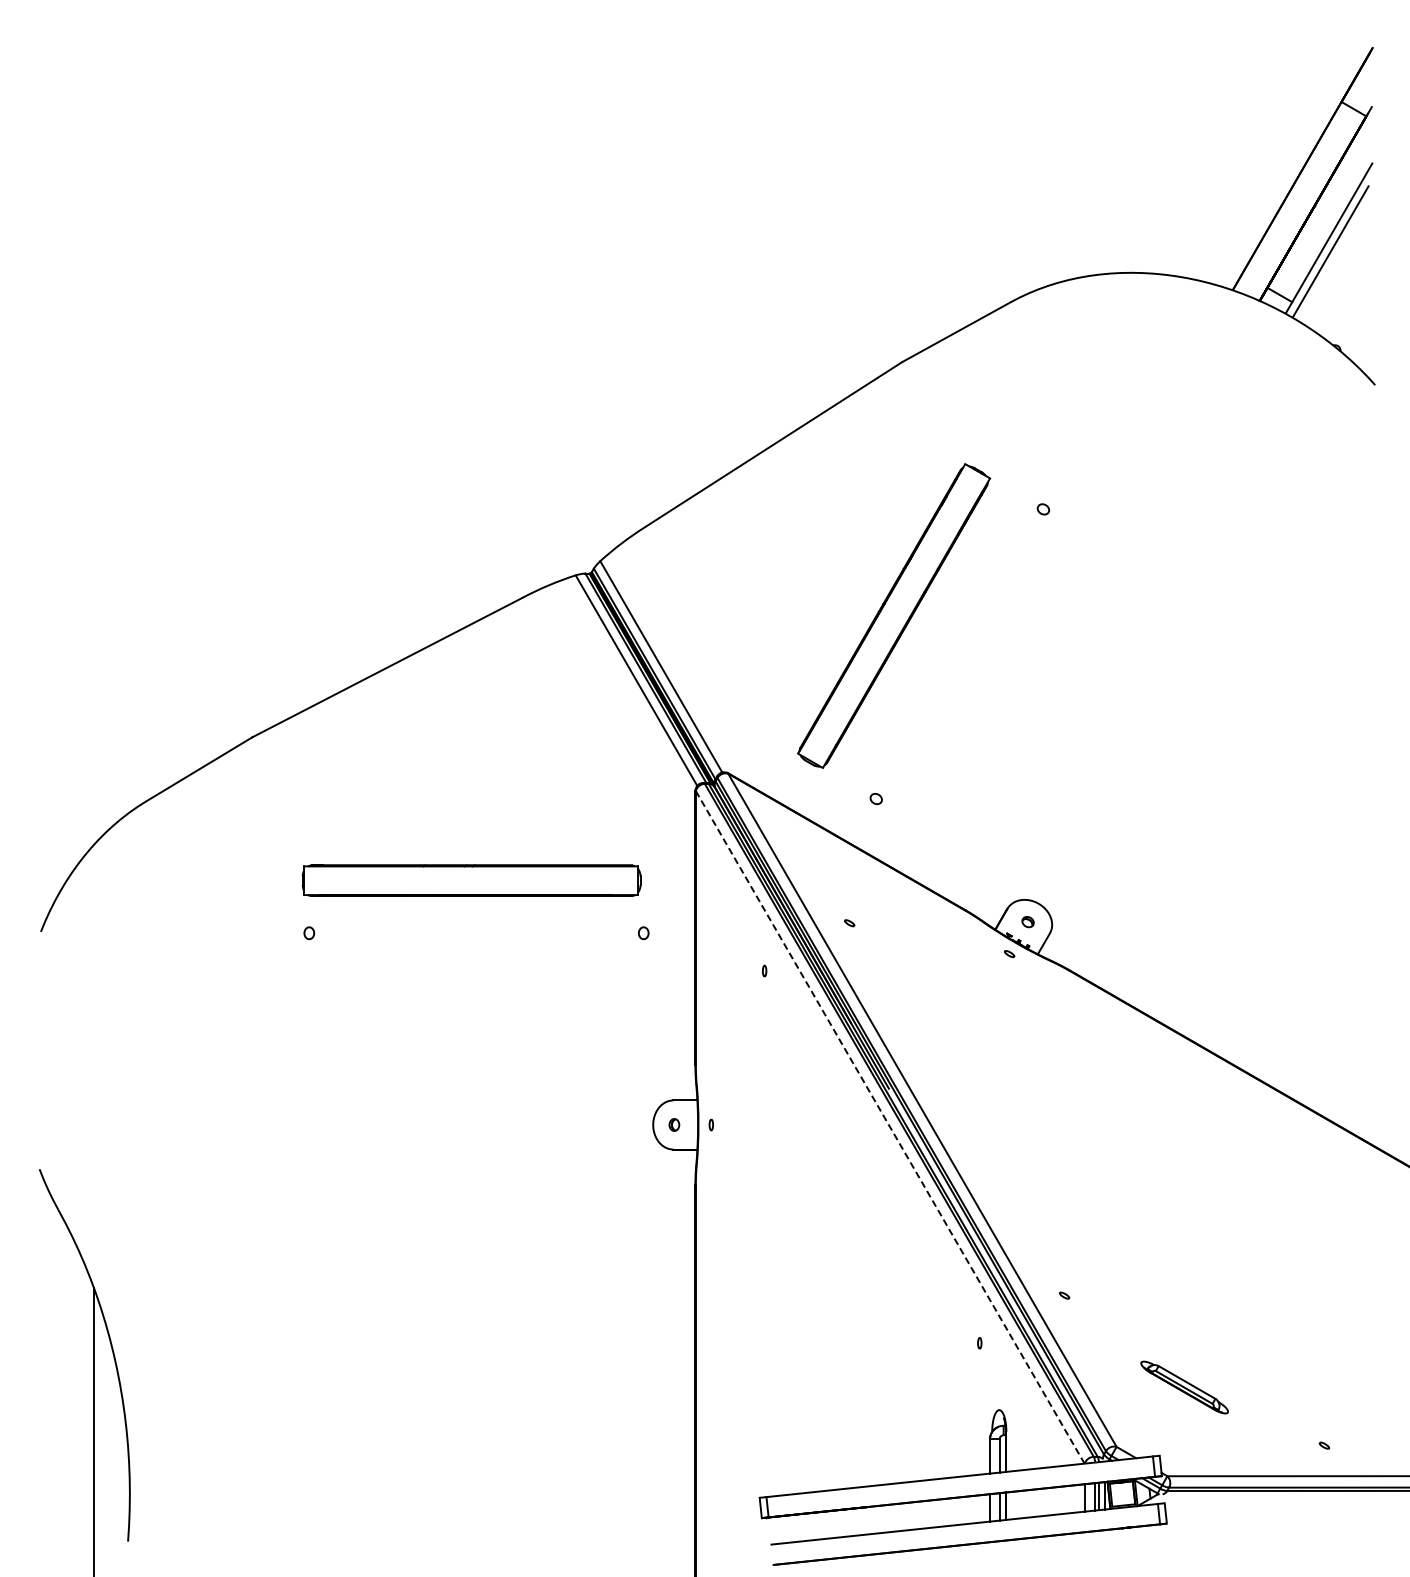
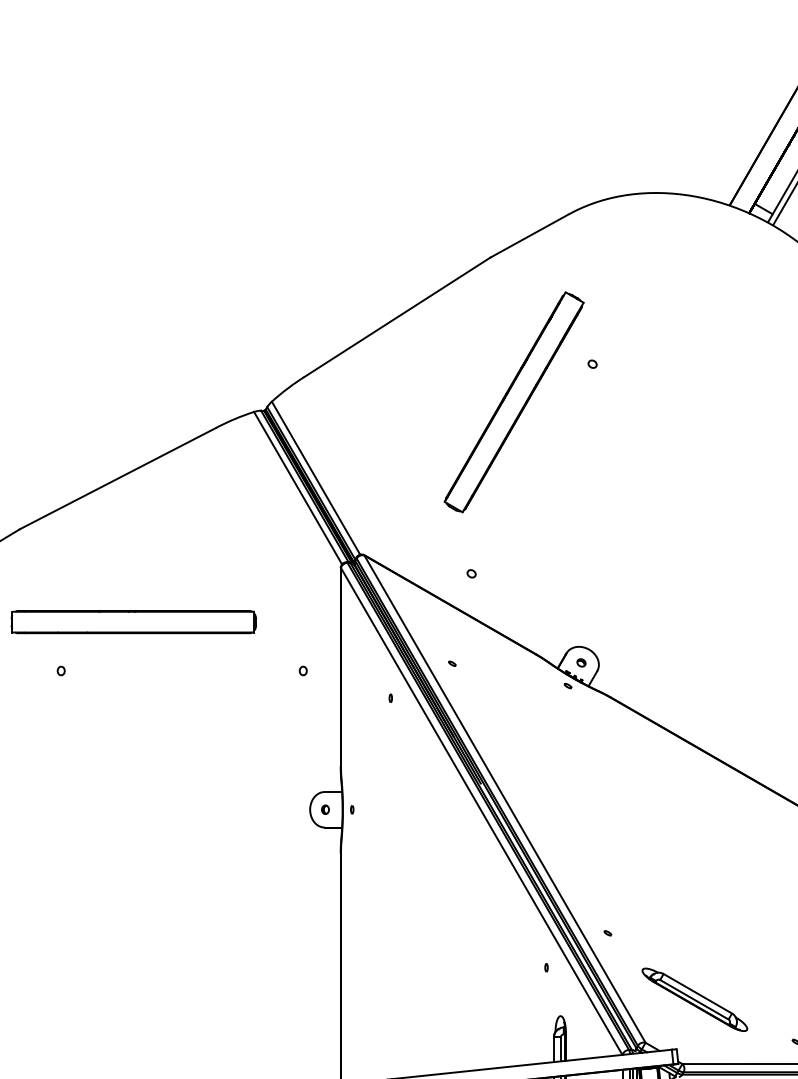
part: (894, 615) -> (514, 401), moved
part: (471, 880) -> (133, 621), moved
line: (890, 1127) -> (481, 811), dashed -> solid
part: (1184, 1387) -> (694, 999), size x1.67

